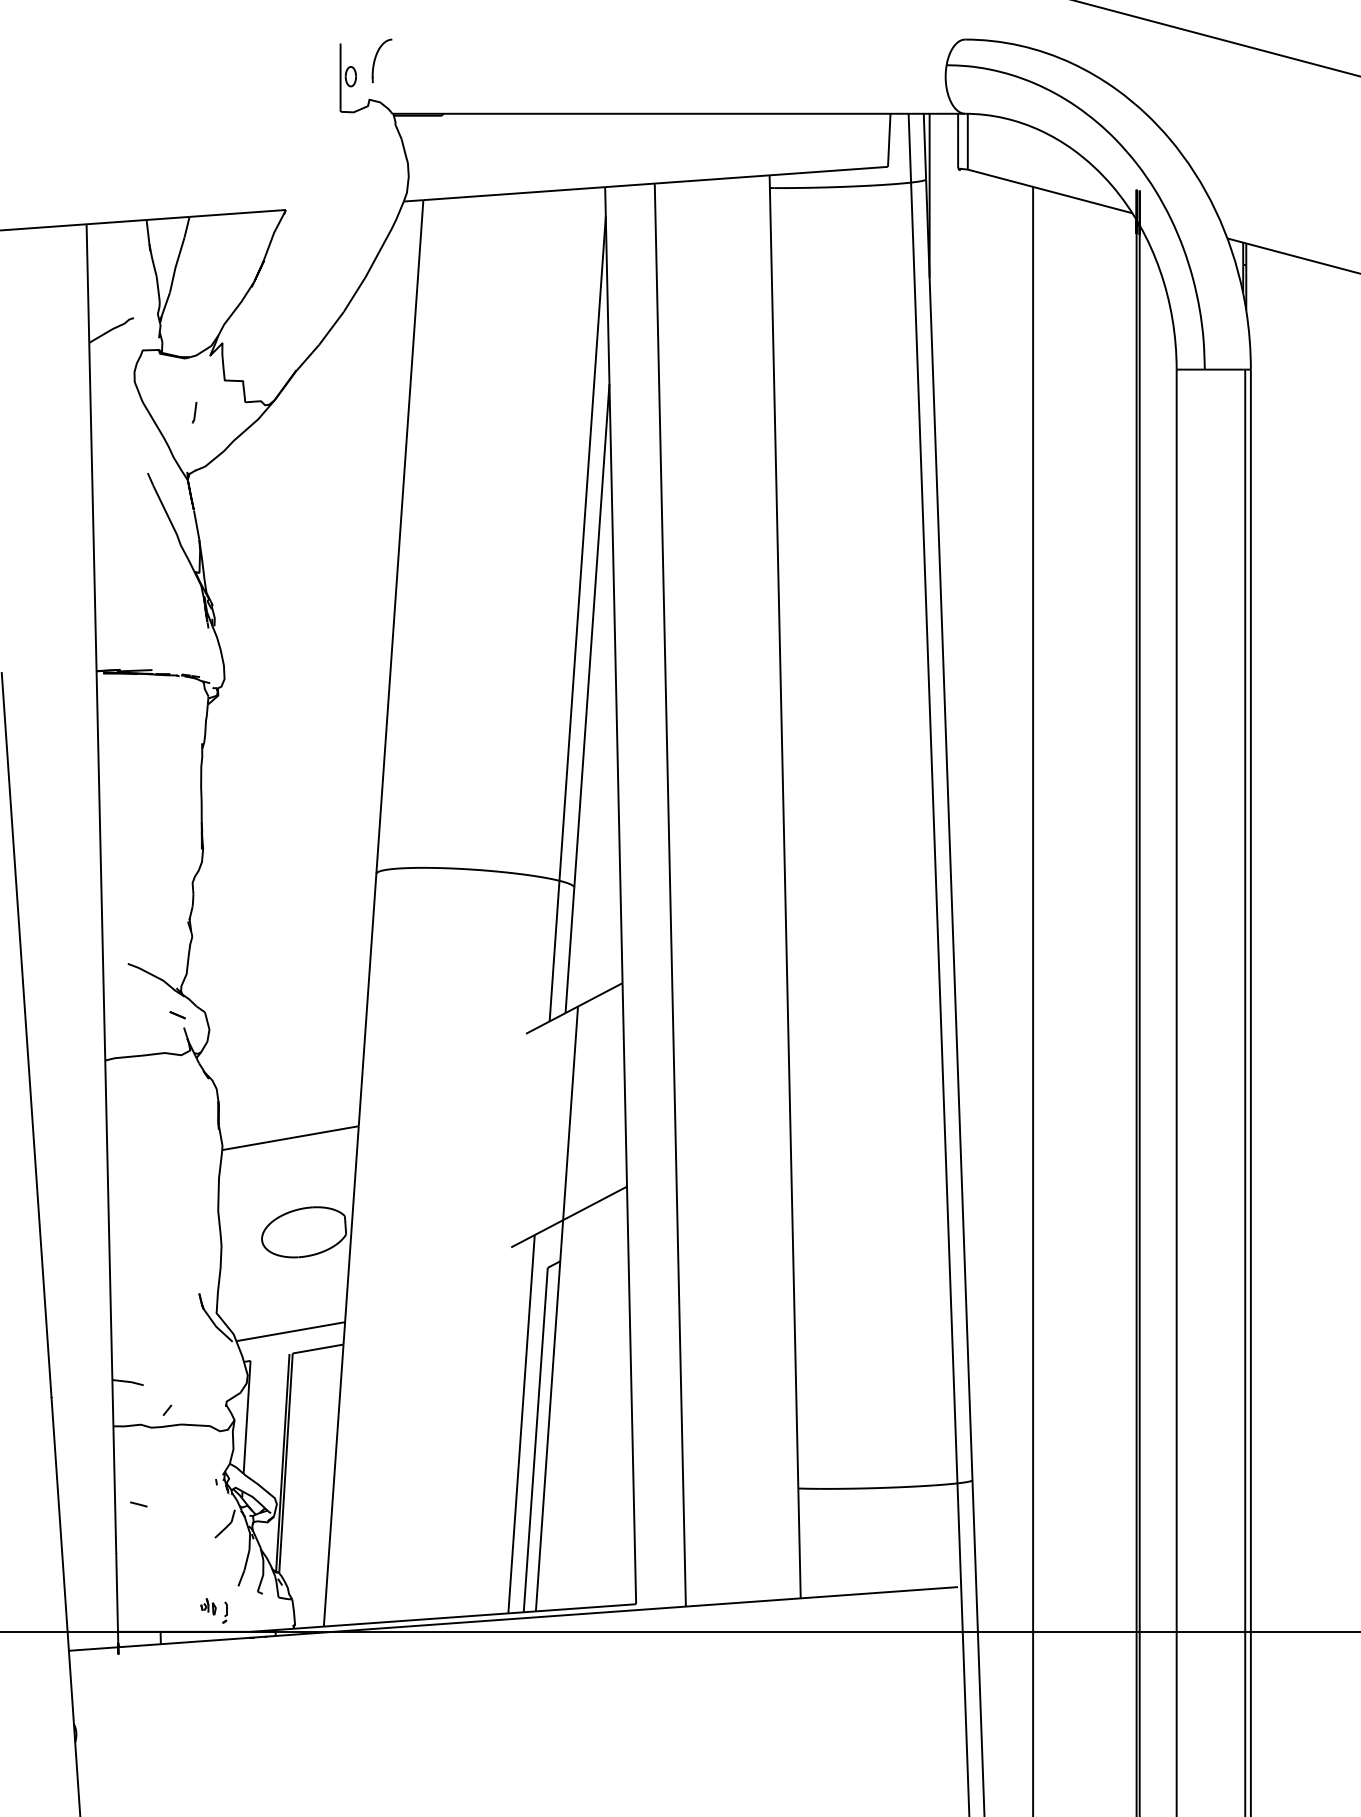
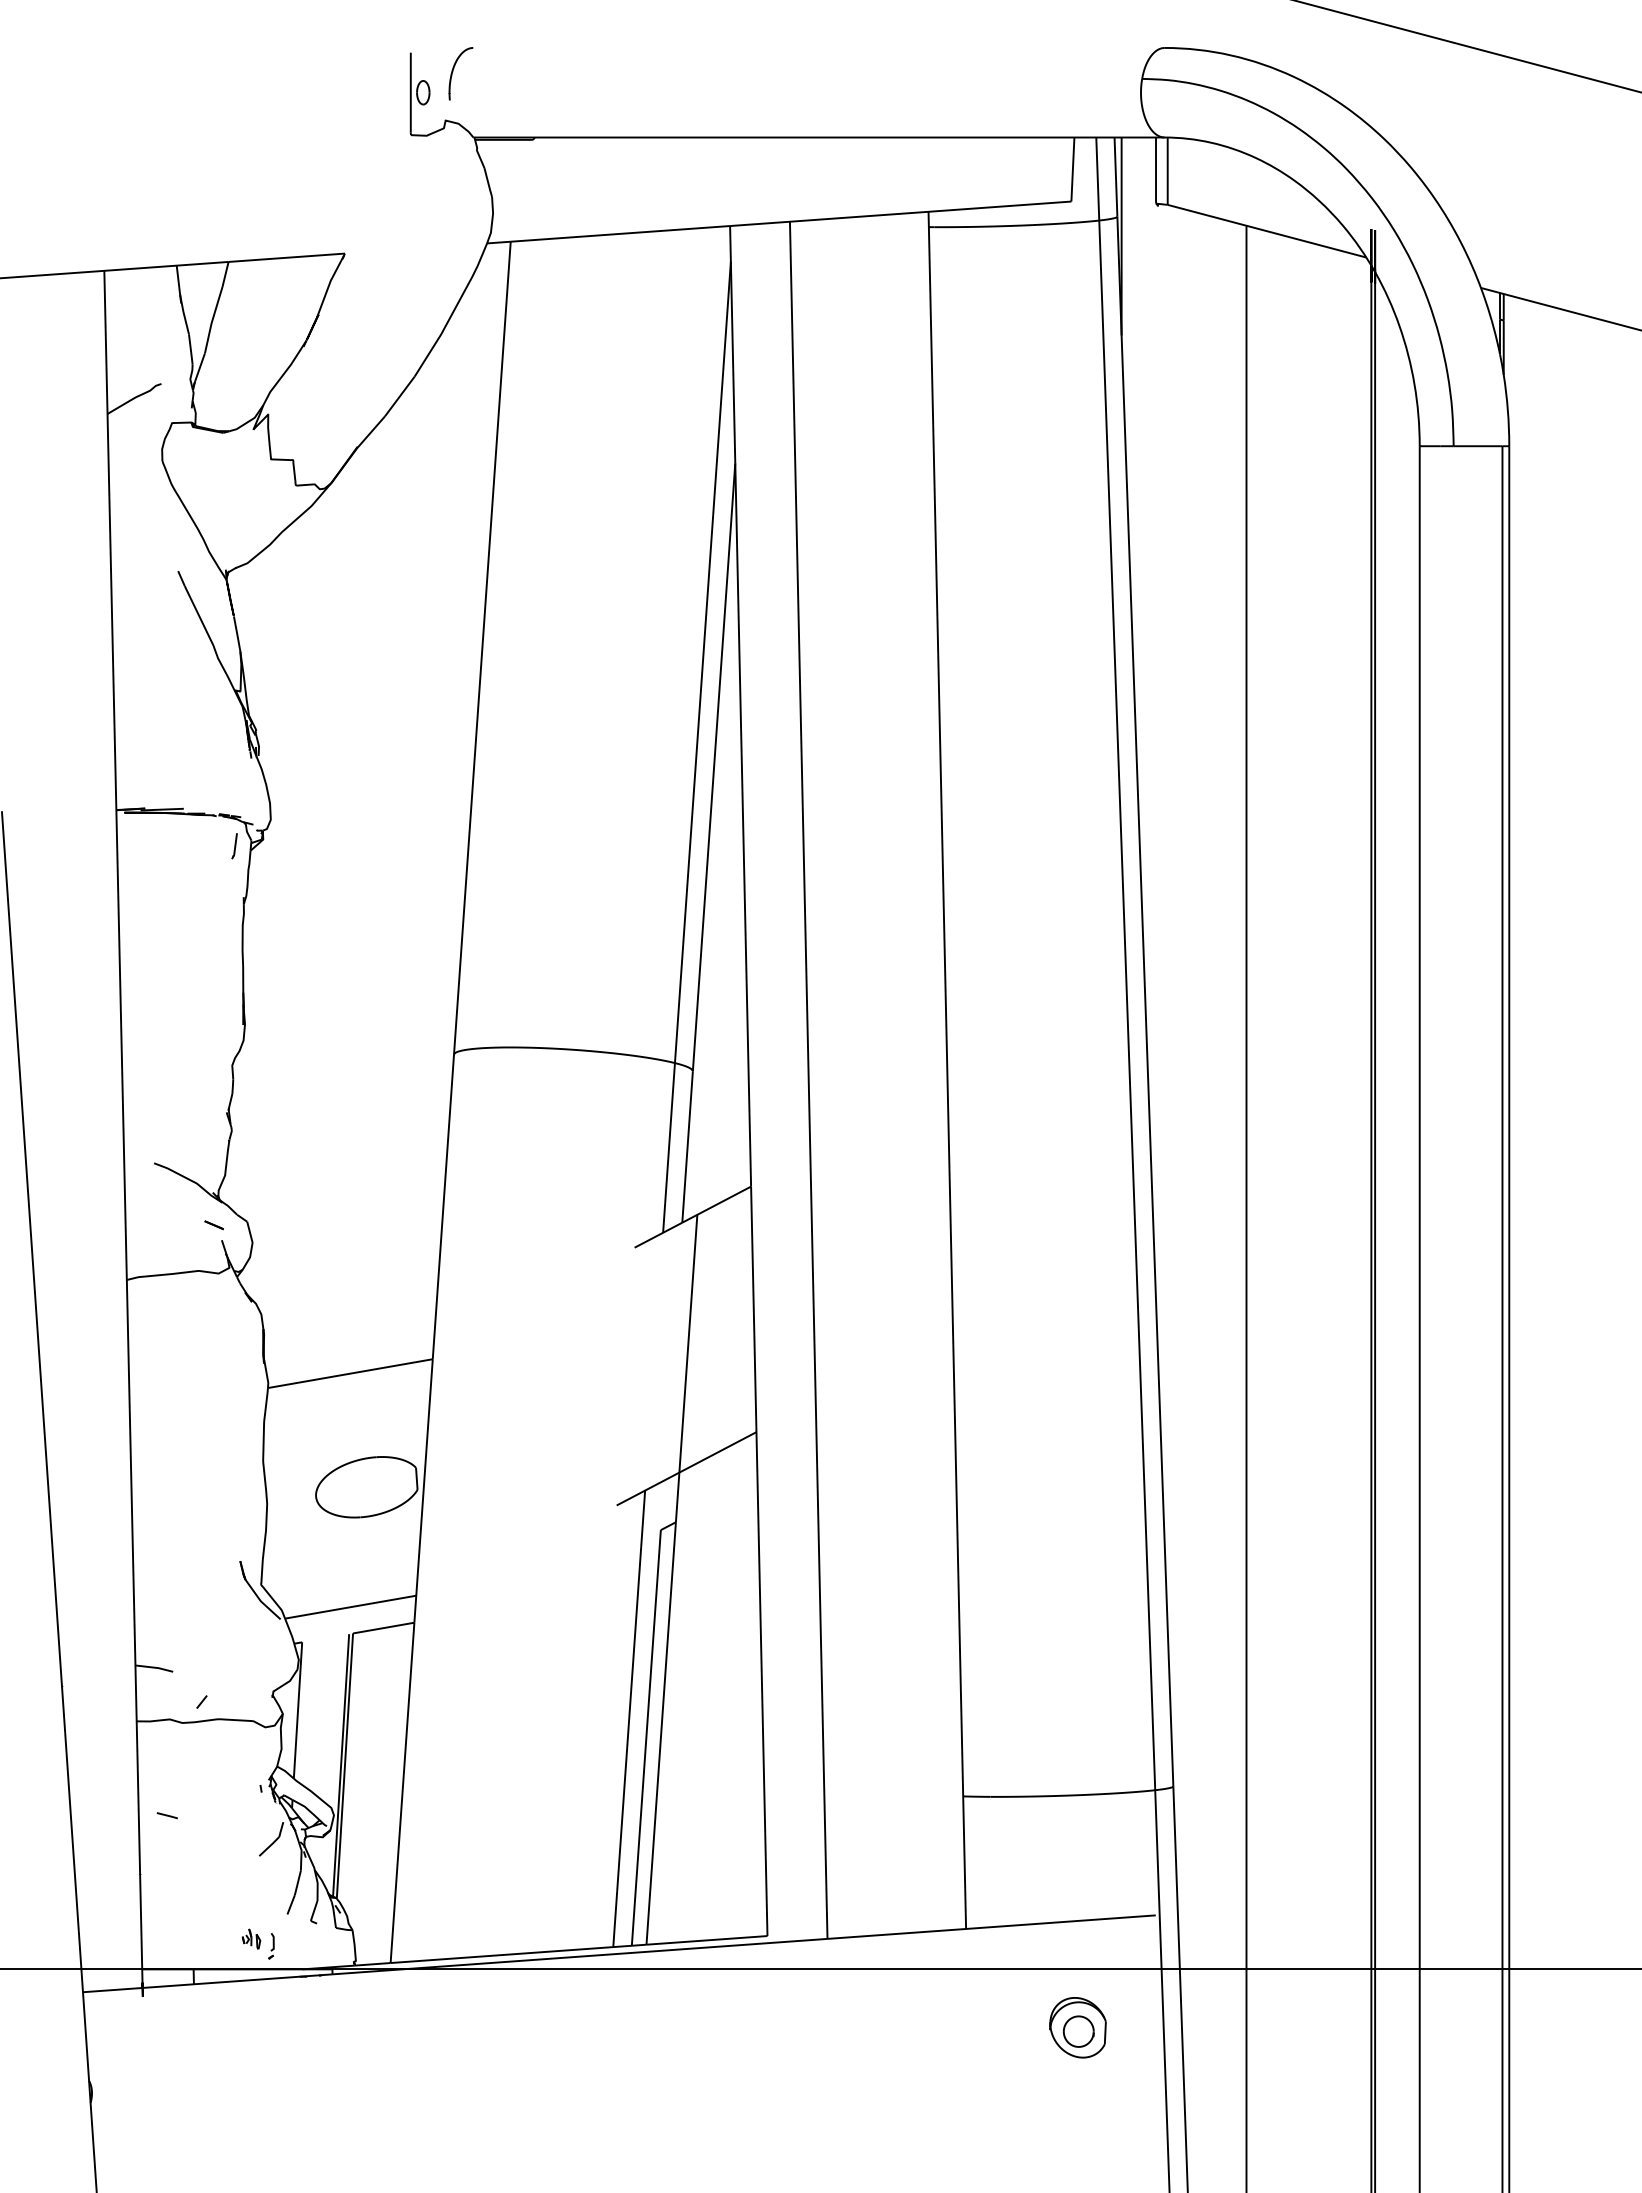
part: (194, 412) -> (234, 846), moved
part: (893, 1680) -> (1077, 2027), added

